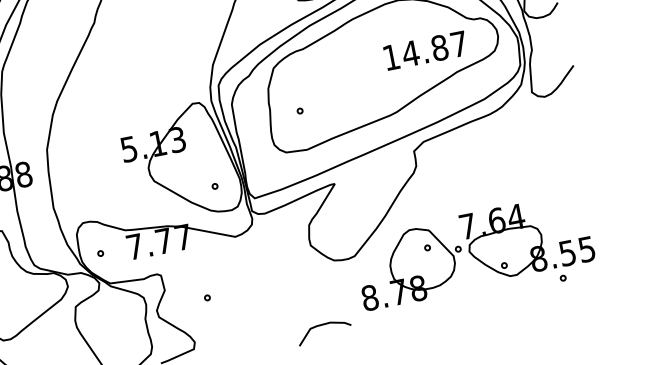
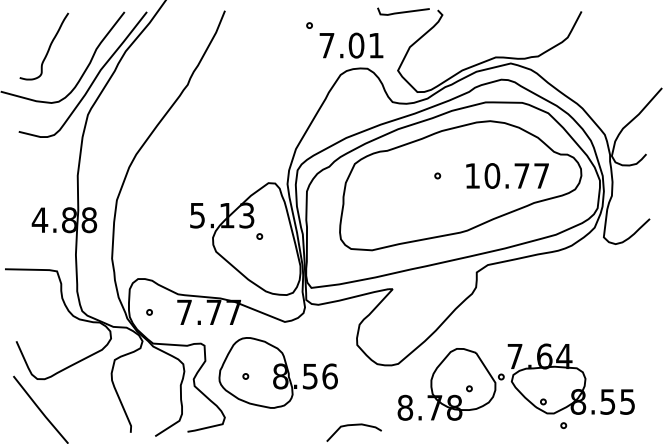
text: (424, 50) -> (506, 175), 14.87 -> 10.77
part: (299, 110) -> (437, 175), moved
part: (214, 186) -> (259, 236), moved
part: (427, 247) -> (469, 388), moved
part: (562, 278) -> (563, 425), moved
part: (237, 287) -> (277, 372), added

